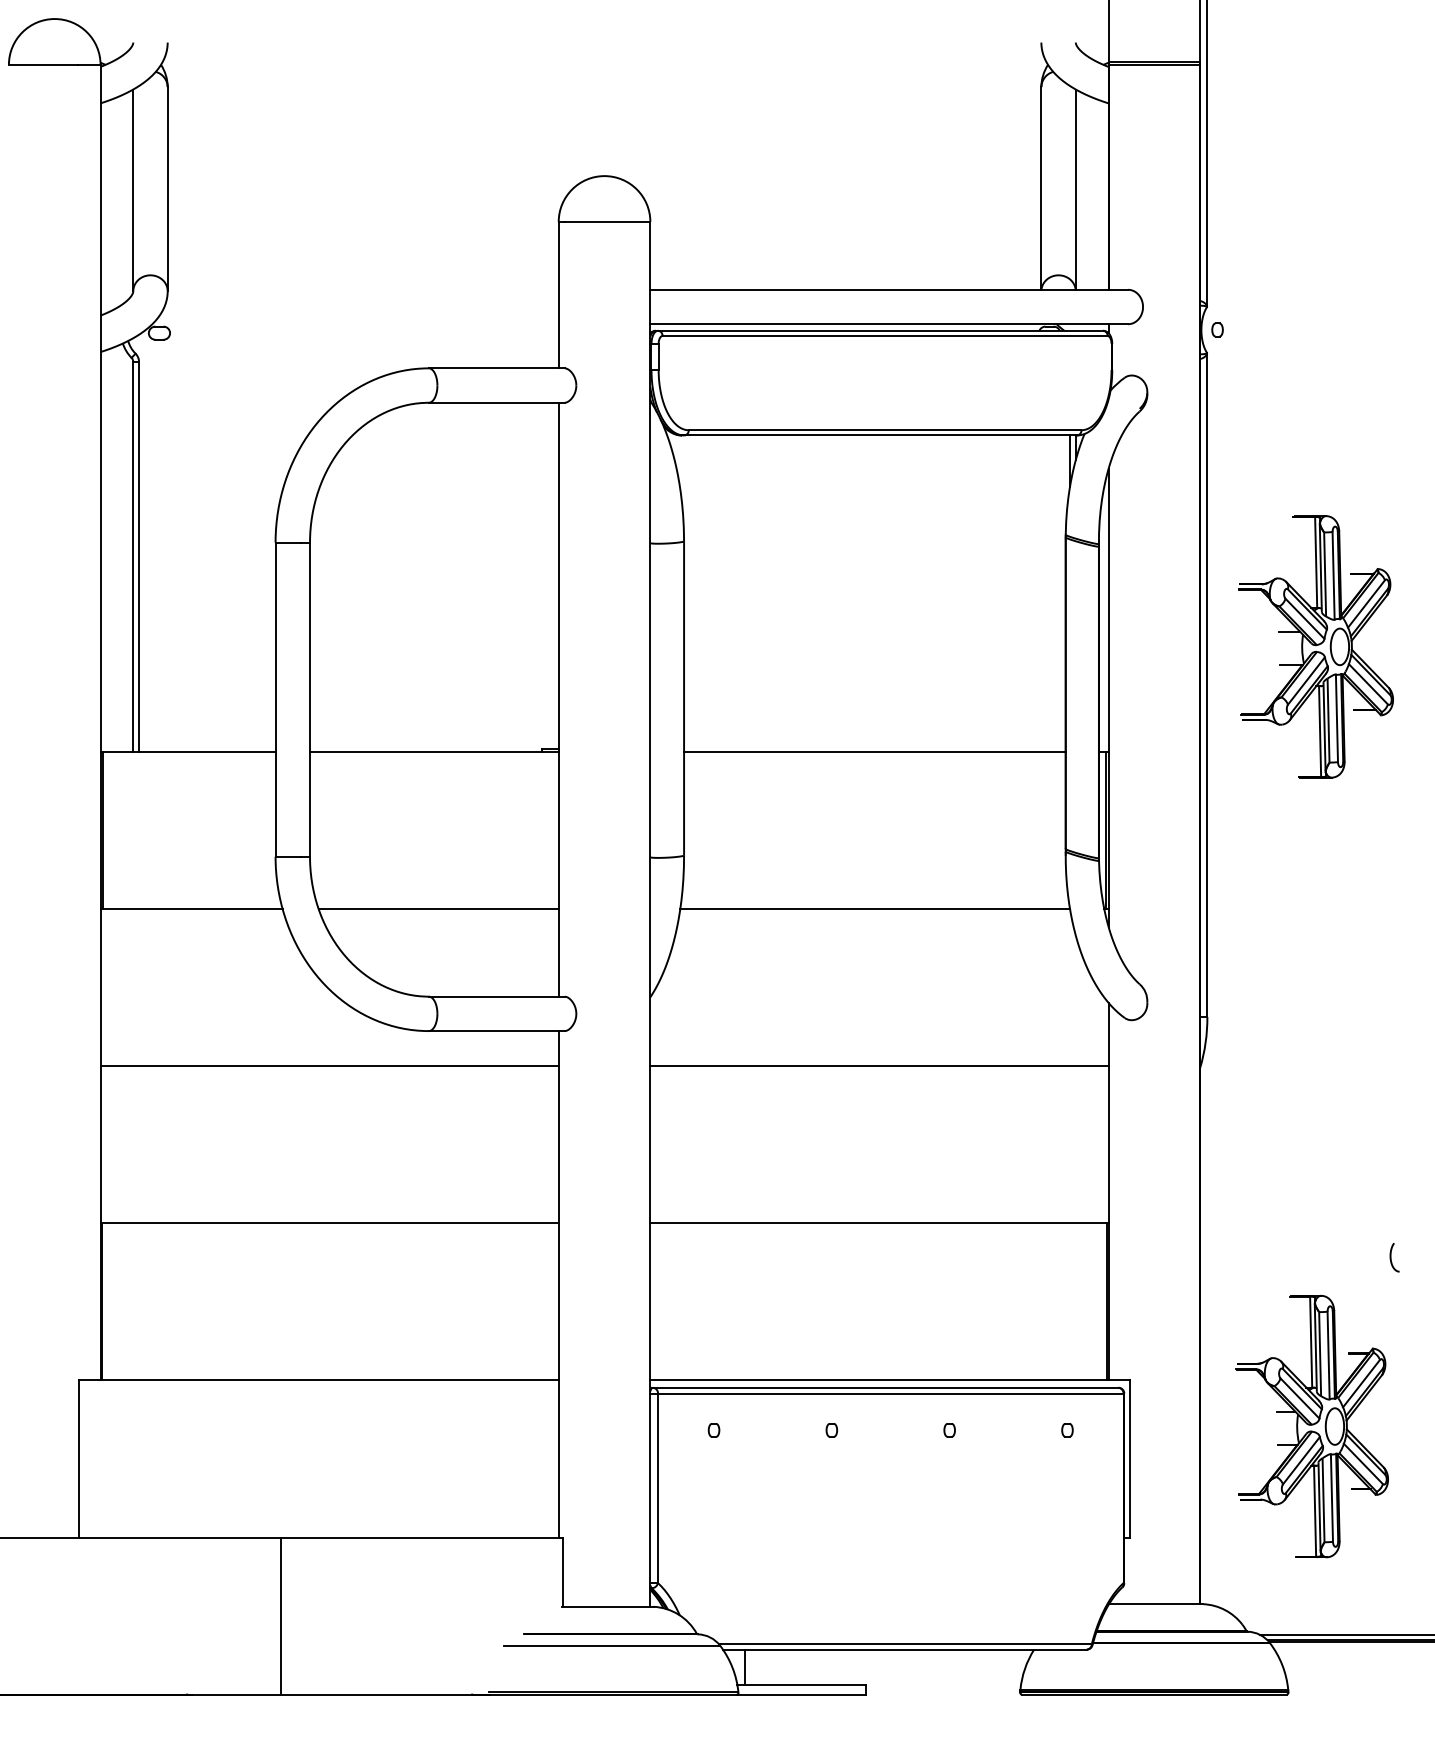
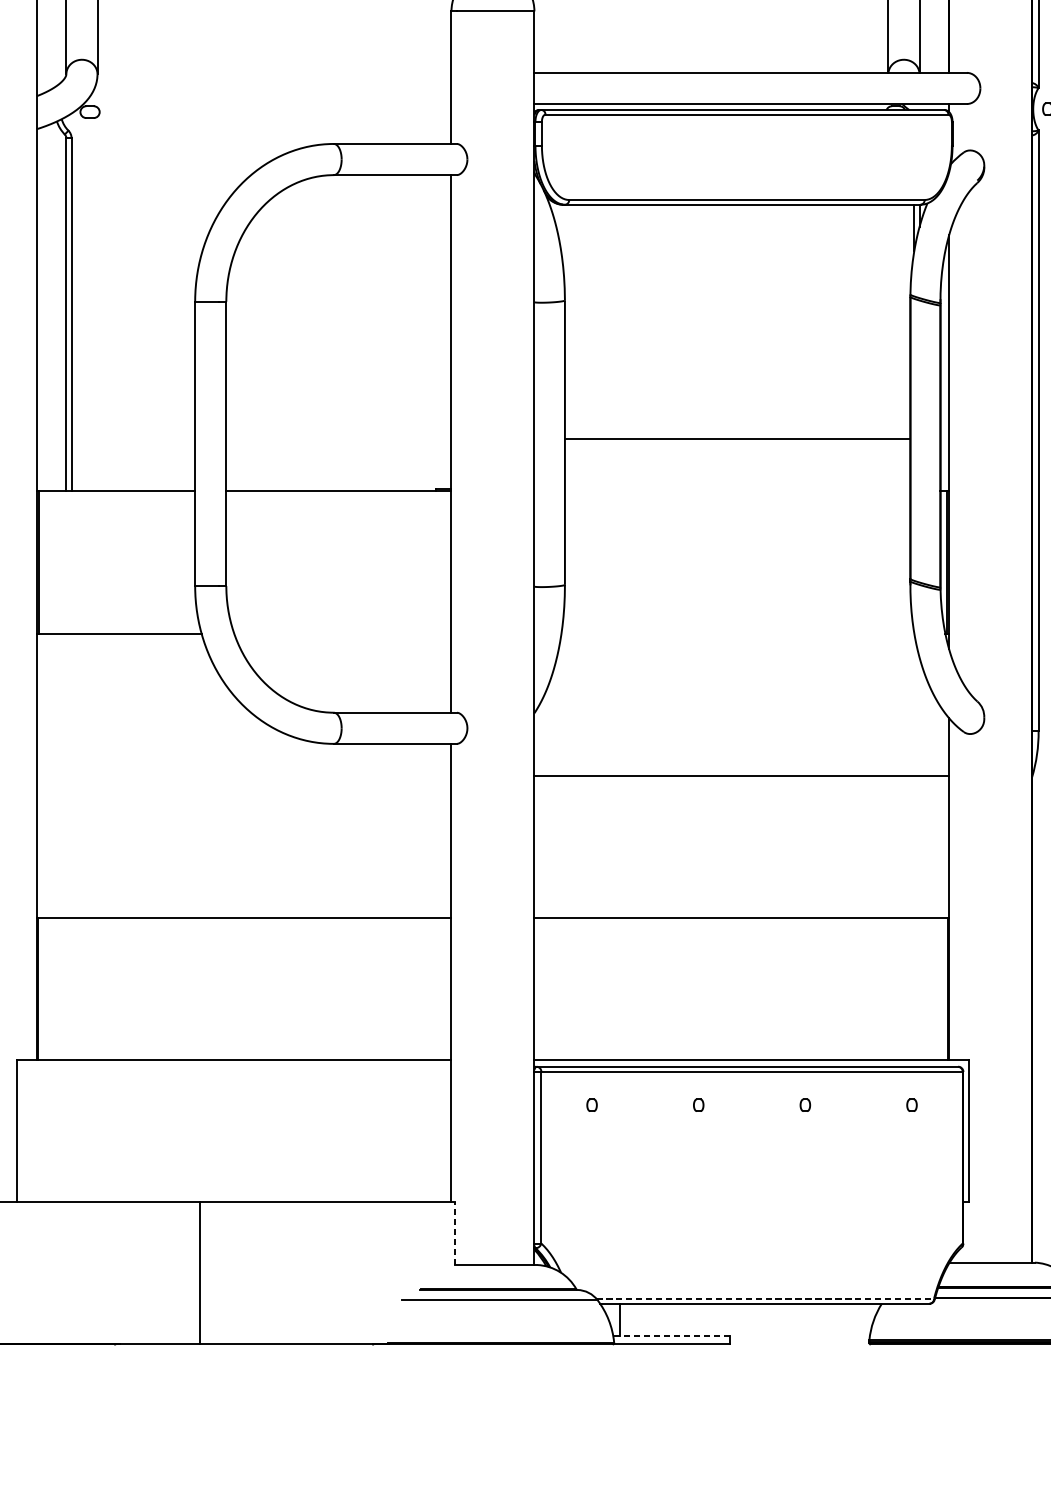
line: (874, 752) -> (737, 439), moved
line: (438, 909) -> (342, 633), removed
line: (875, 909) -> (738, 633), removed
line: (329, 1066) -> (243, 775), removed
line: (562, 1572) -> (454, 1233), solid -> dashed
line: (905, 1643) -> (765, 1298), solid -> dashed
line: (801, 1684) -> (671, 1335), solid -> dashed

